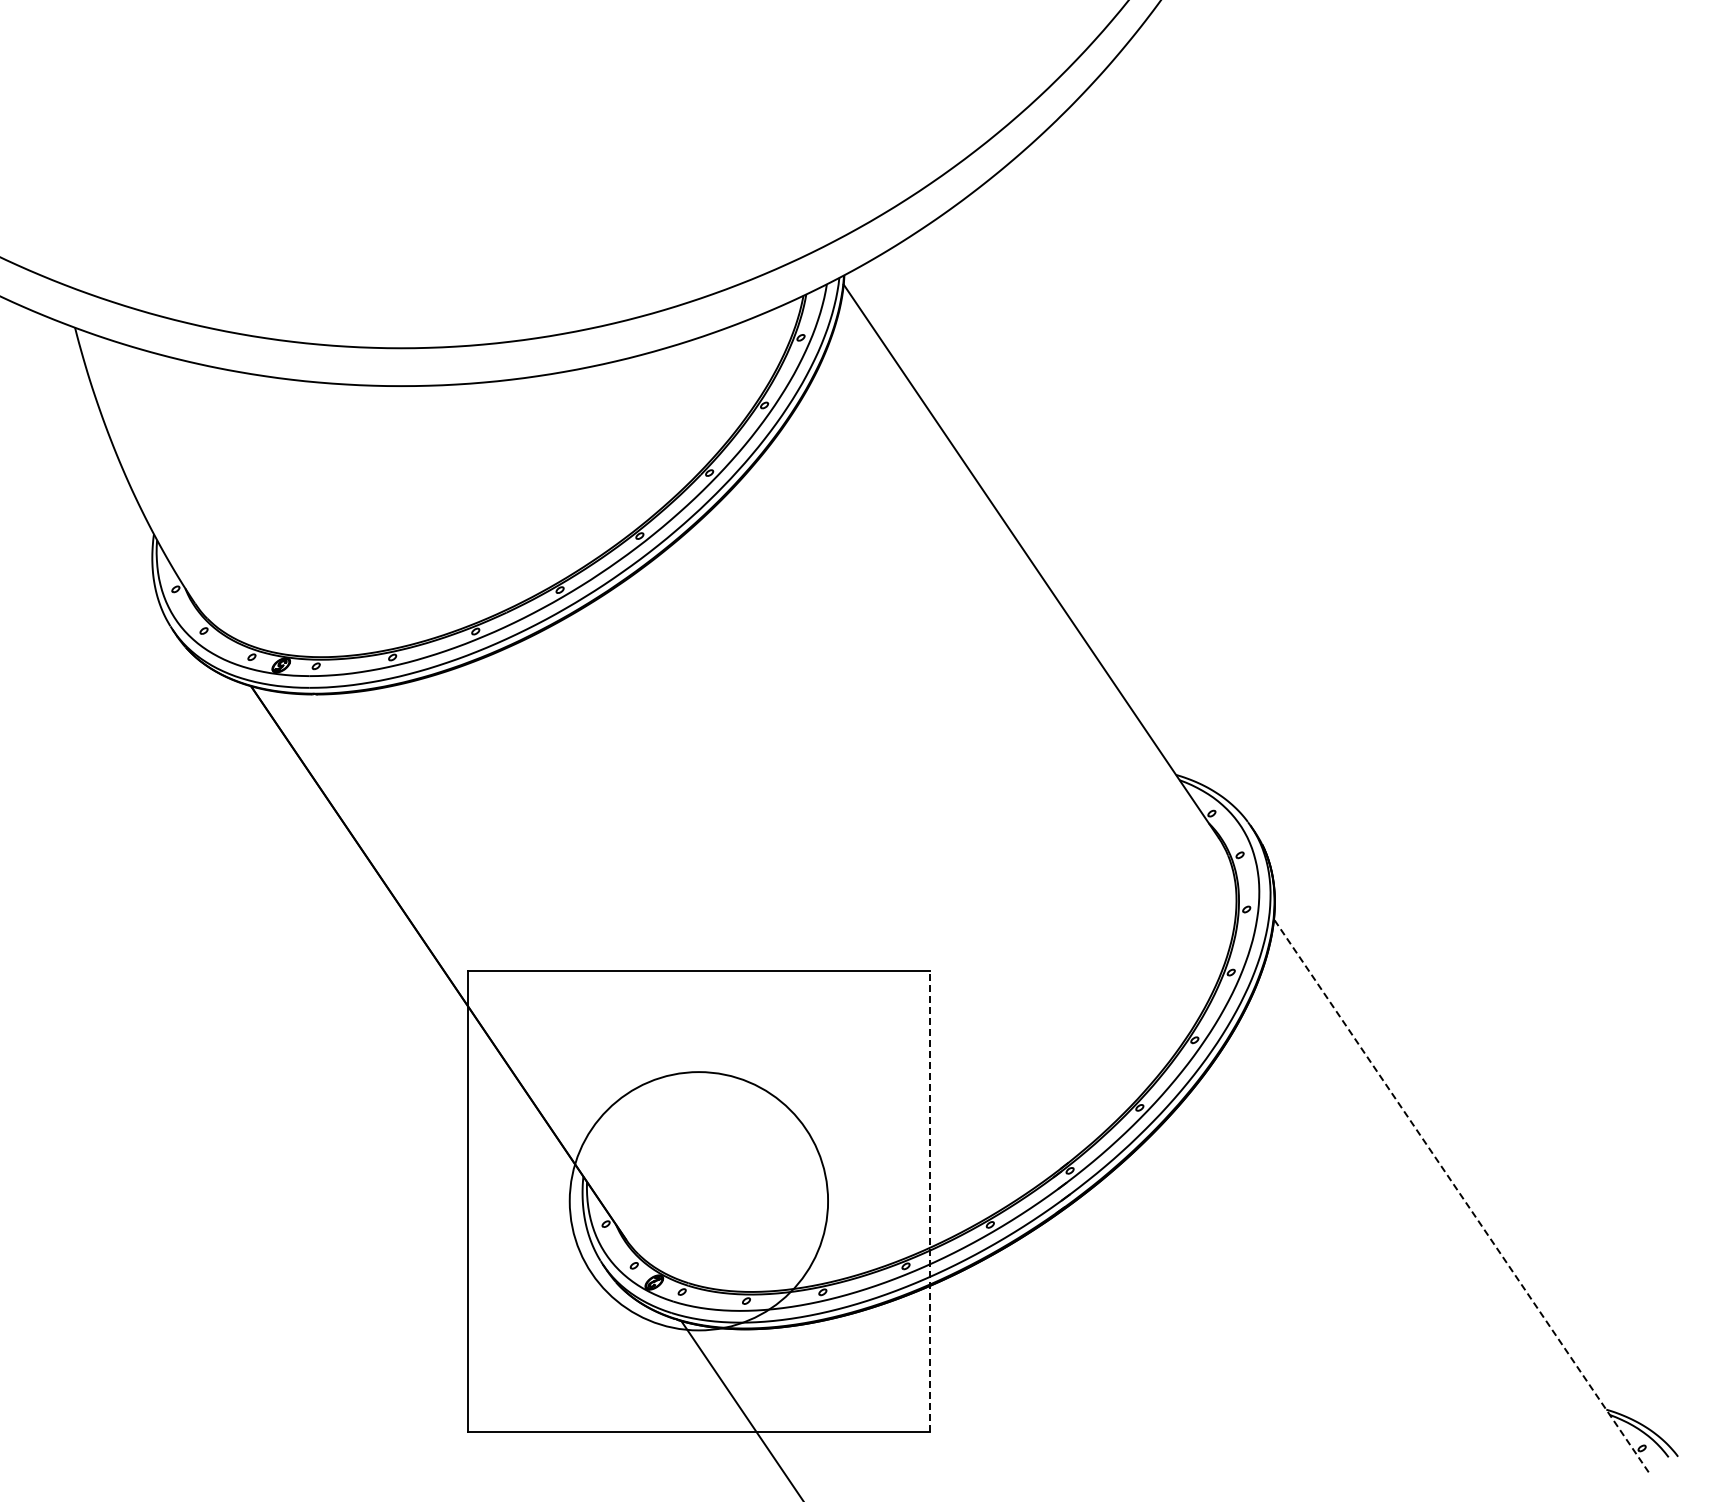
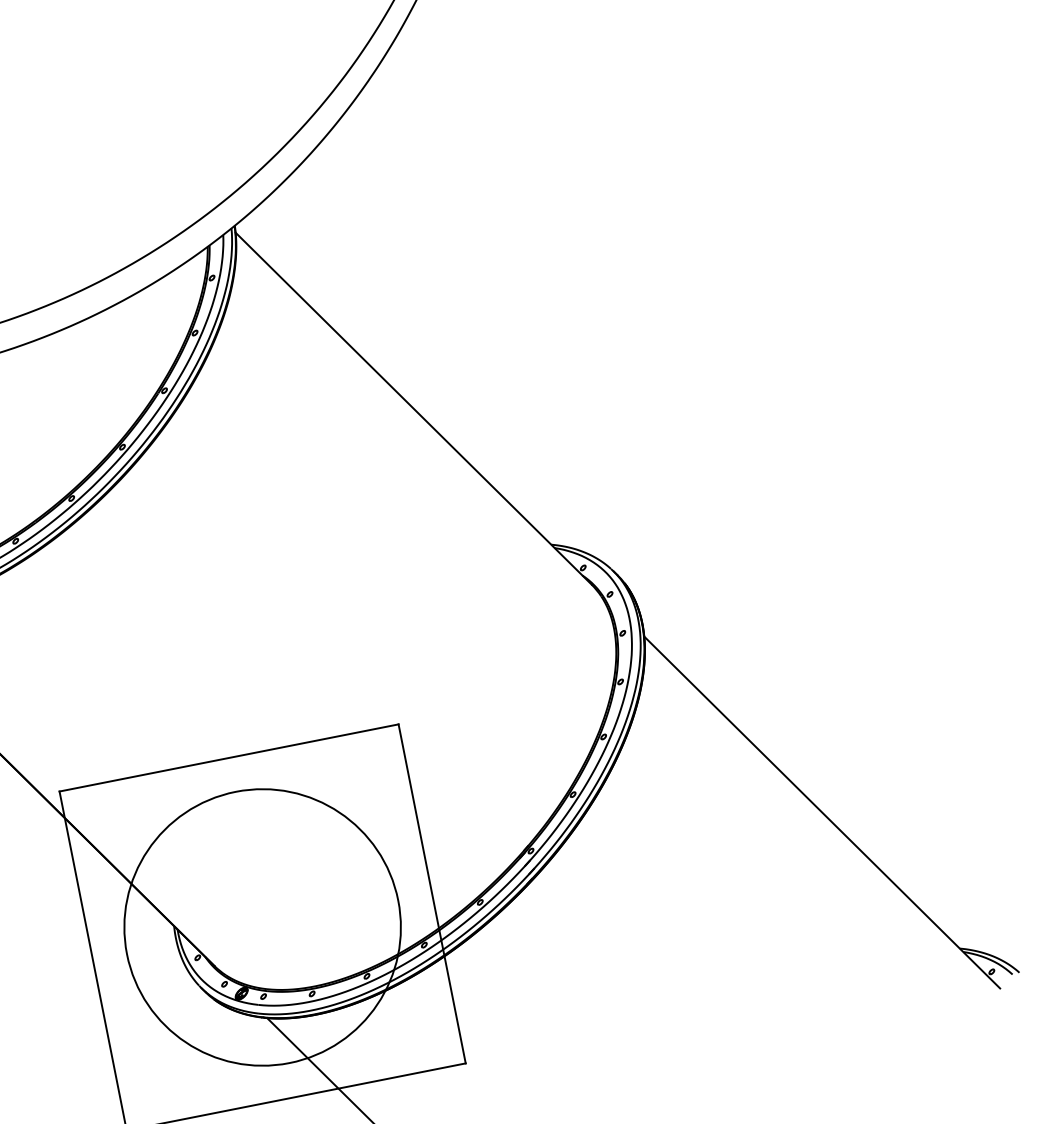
line: (1461, 1195) -> (822, 812), dashed -> solid
circle: (698, 1200) -> (262, 926), size x1.43
line: (929, 1201) -> (432, 894), dashed -> solid

